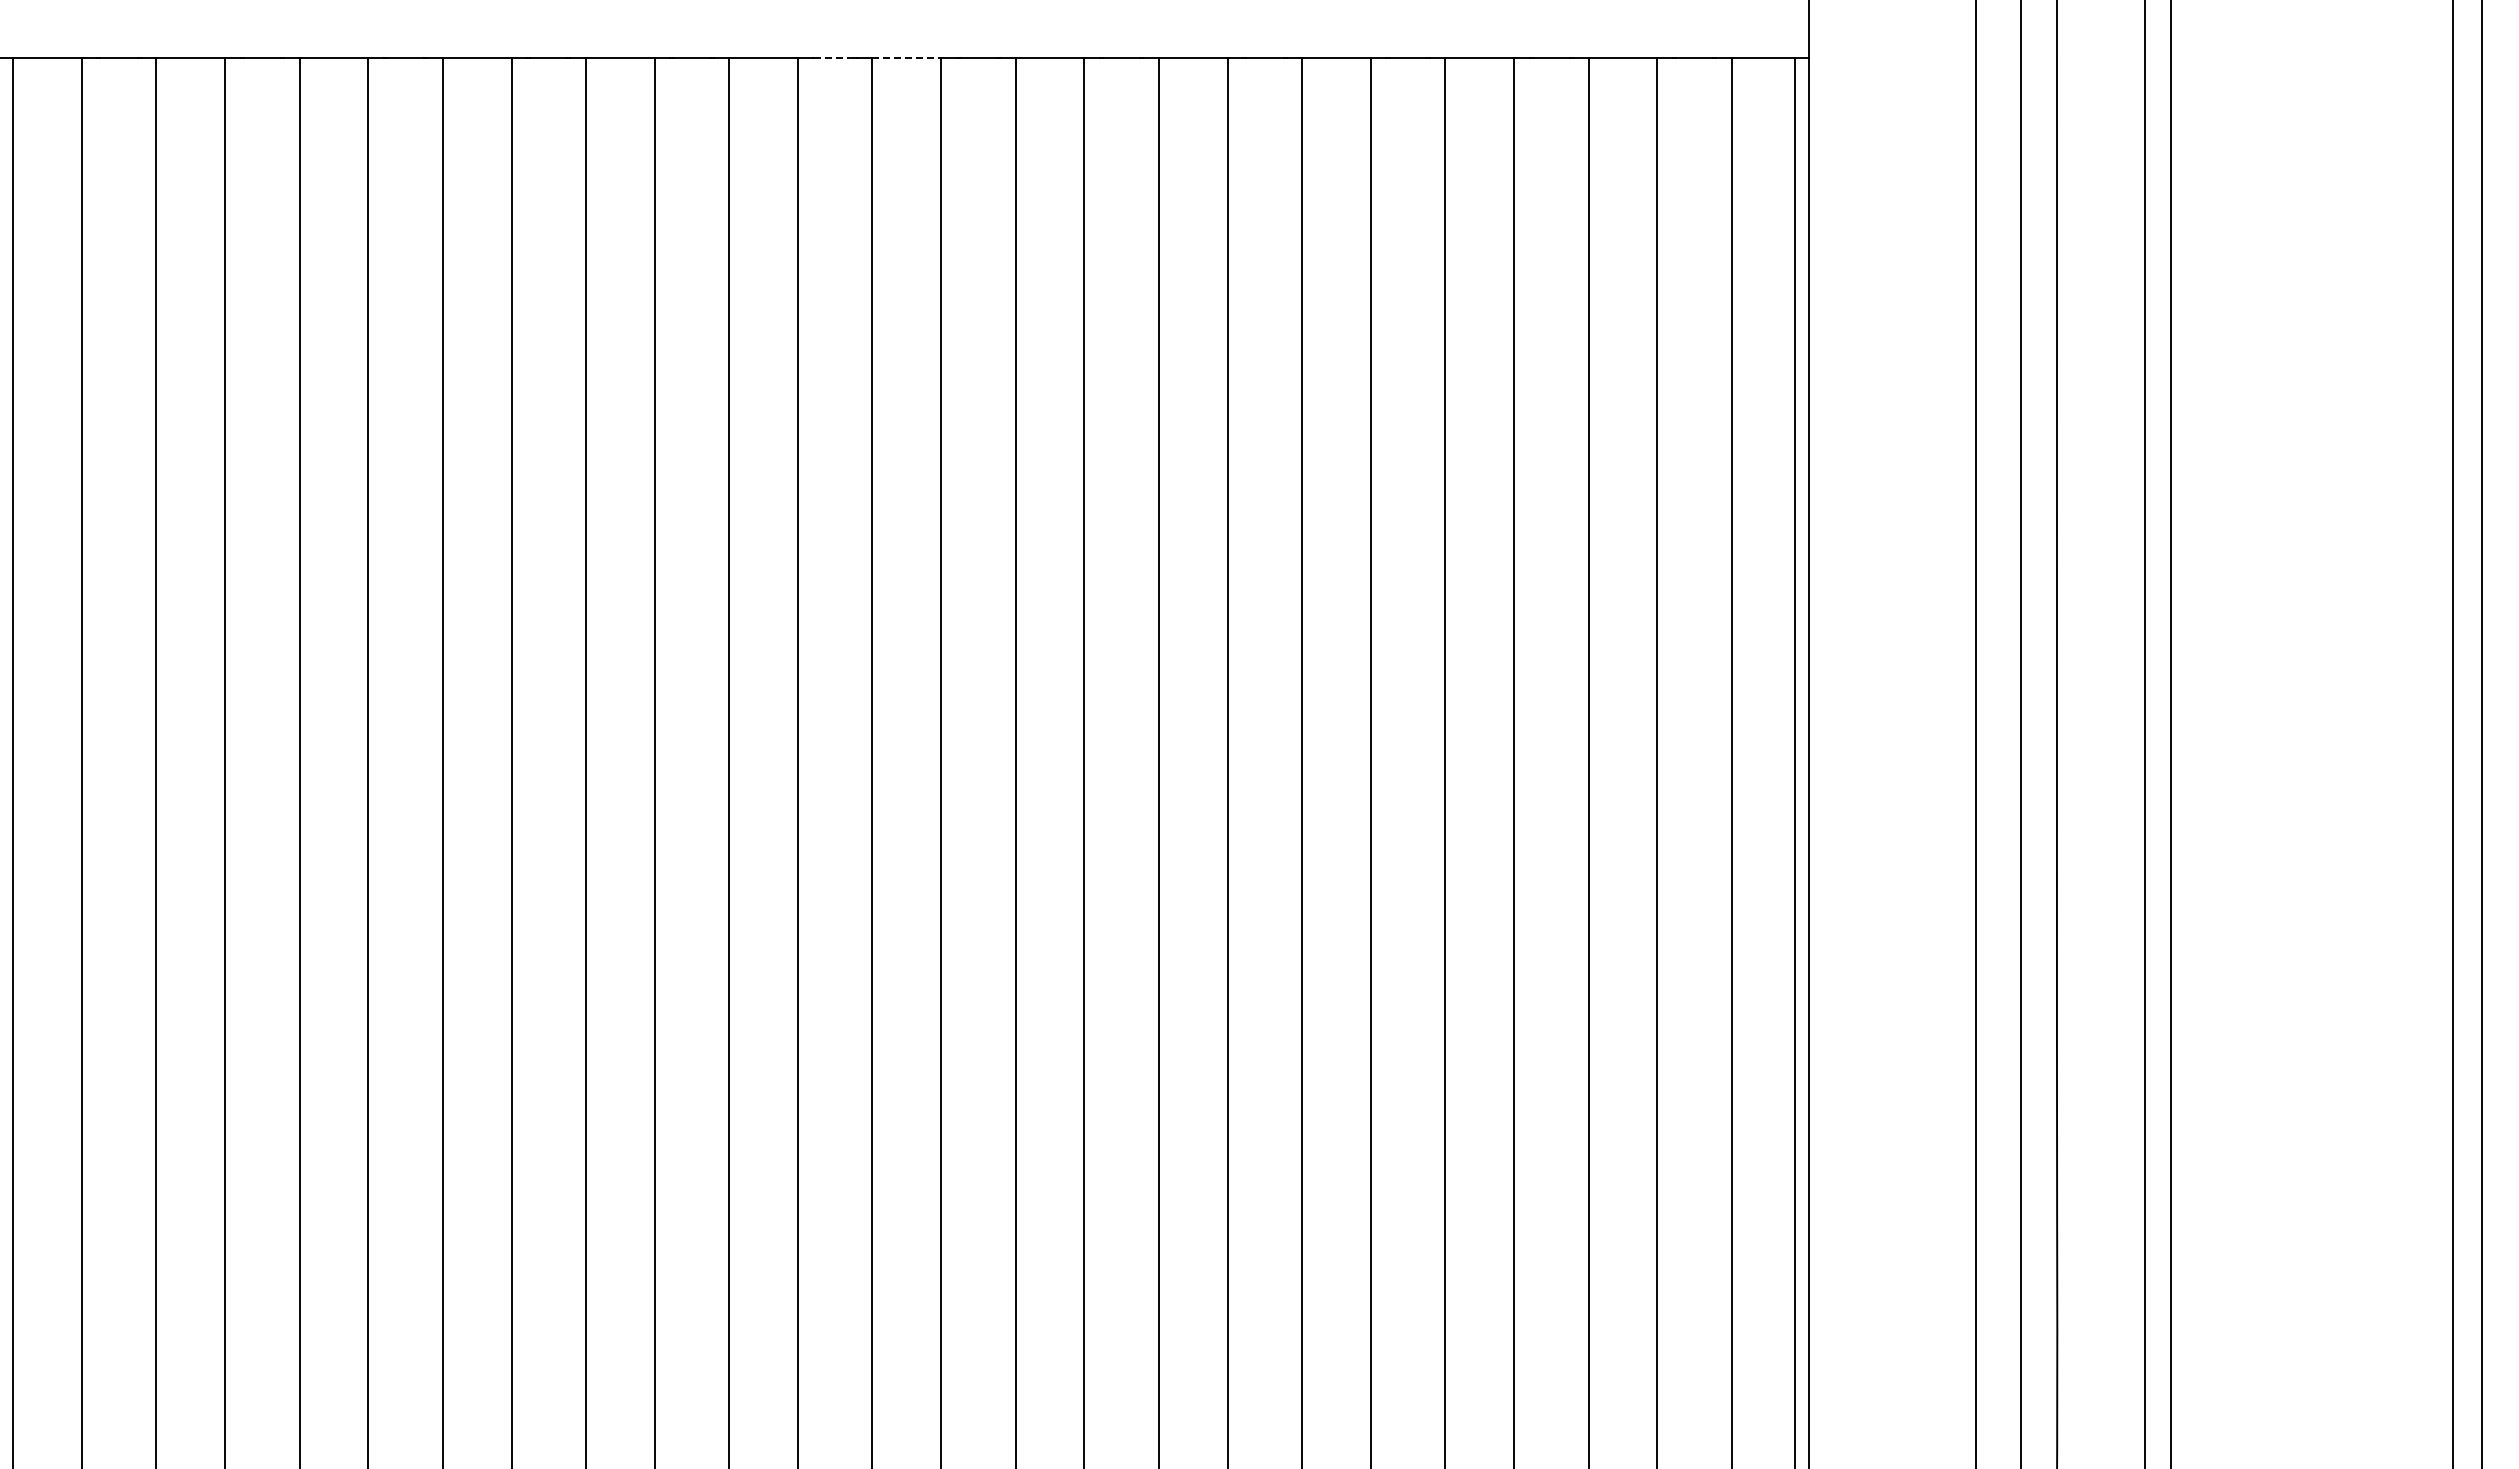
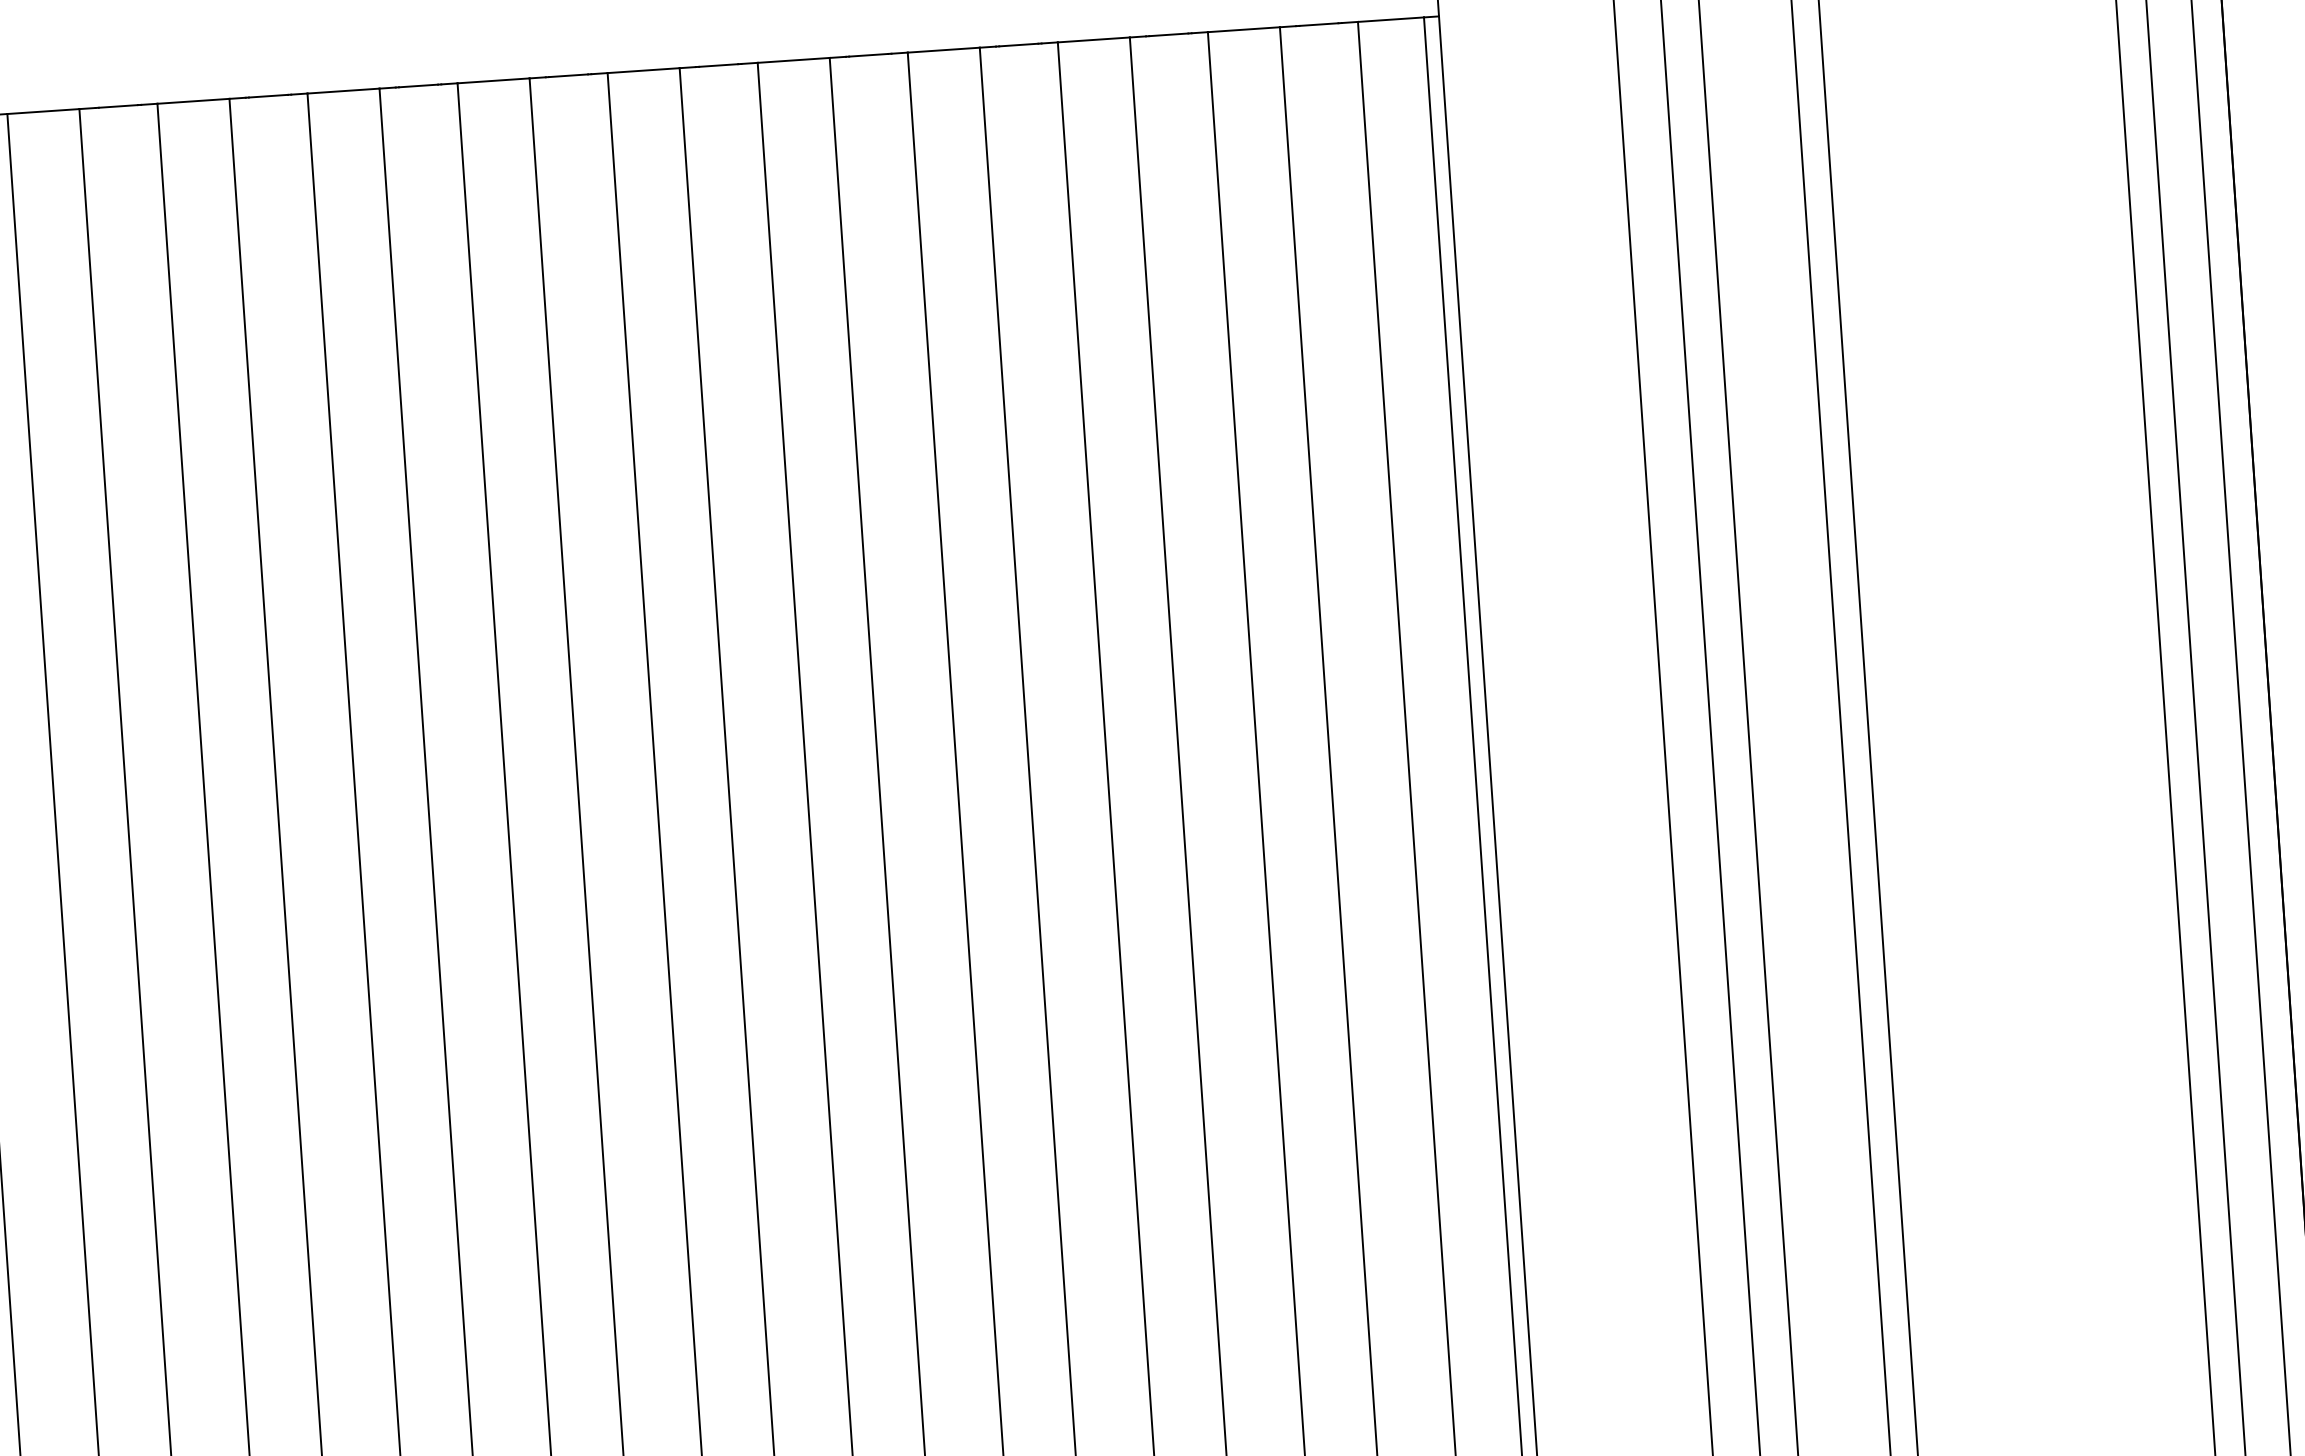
line: (835, 58) -> (418, 86), dashed -> solid
line: (907, 58) -> (494, 81), dashed -> solid

